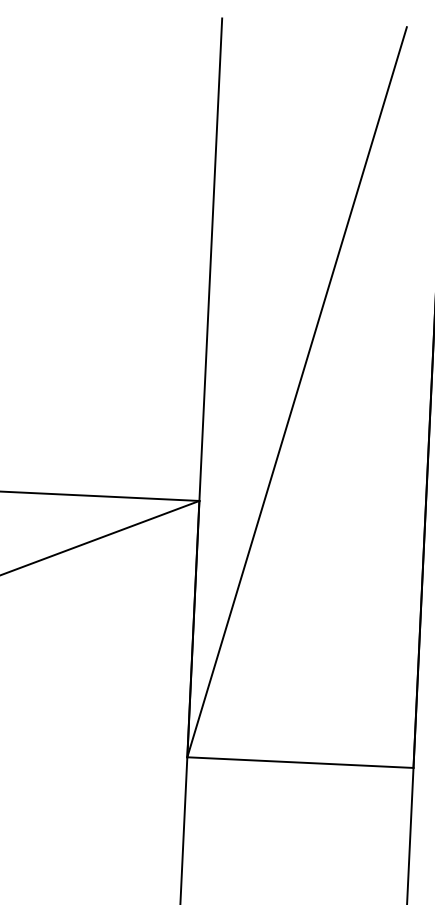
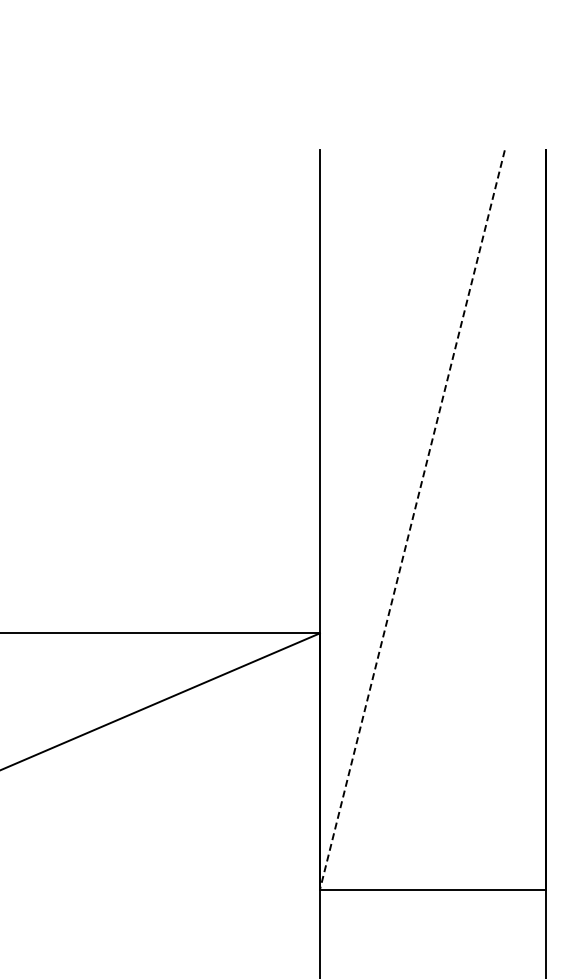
line: (297, 392) -> (412, 520), solid -> dashed

